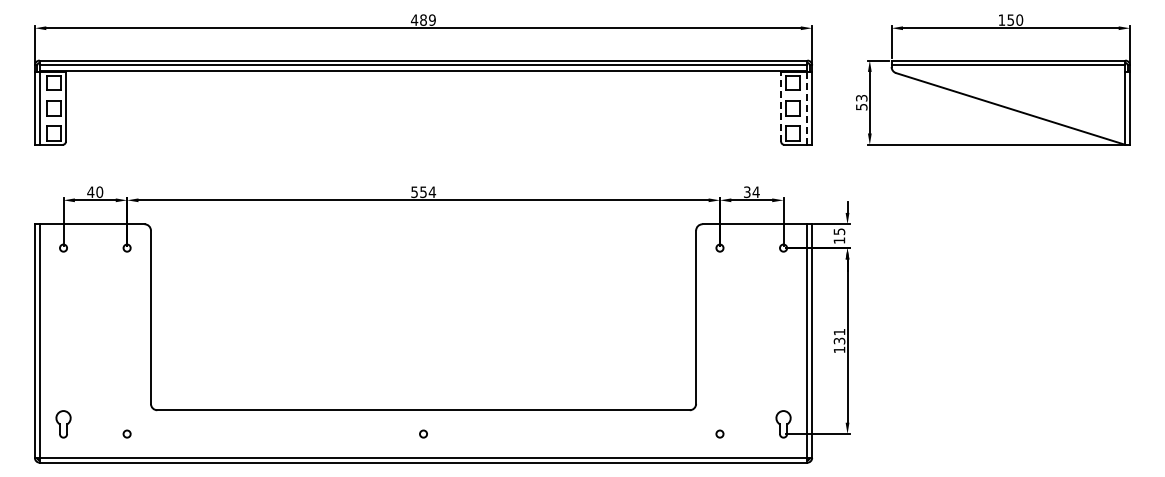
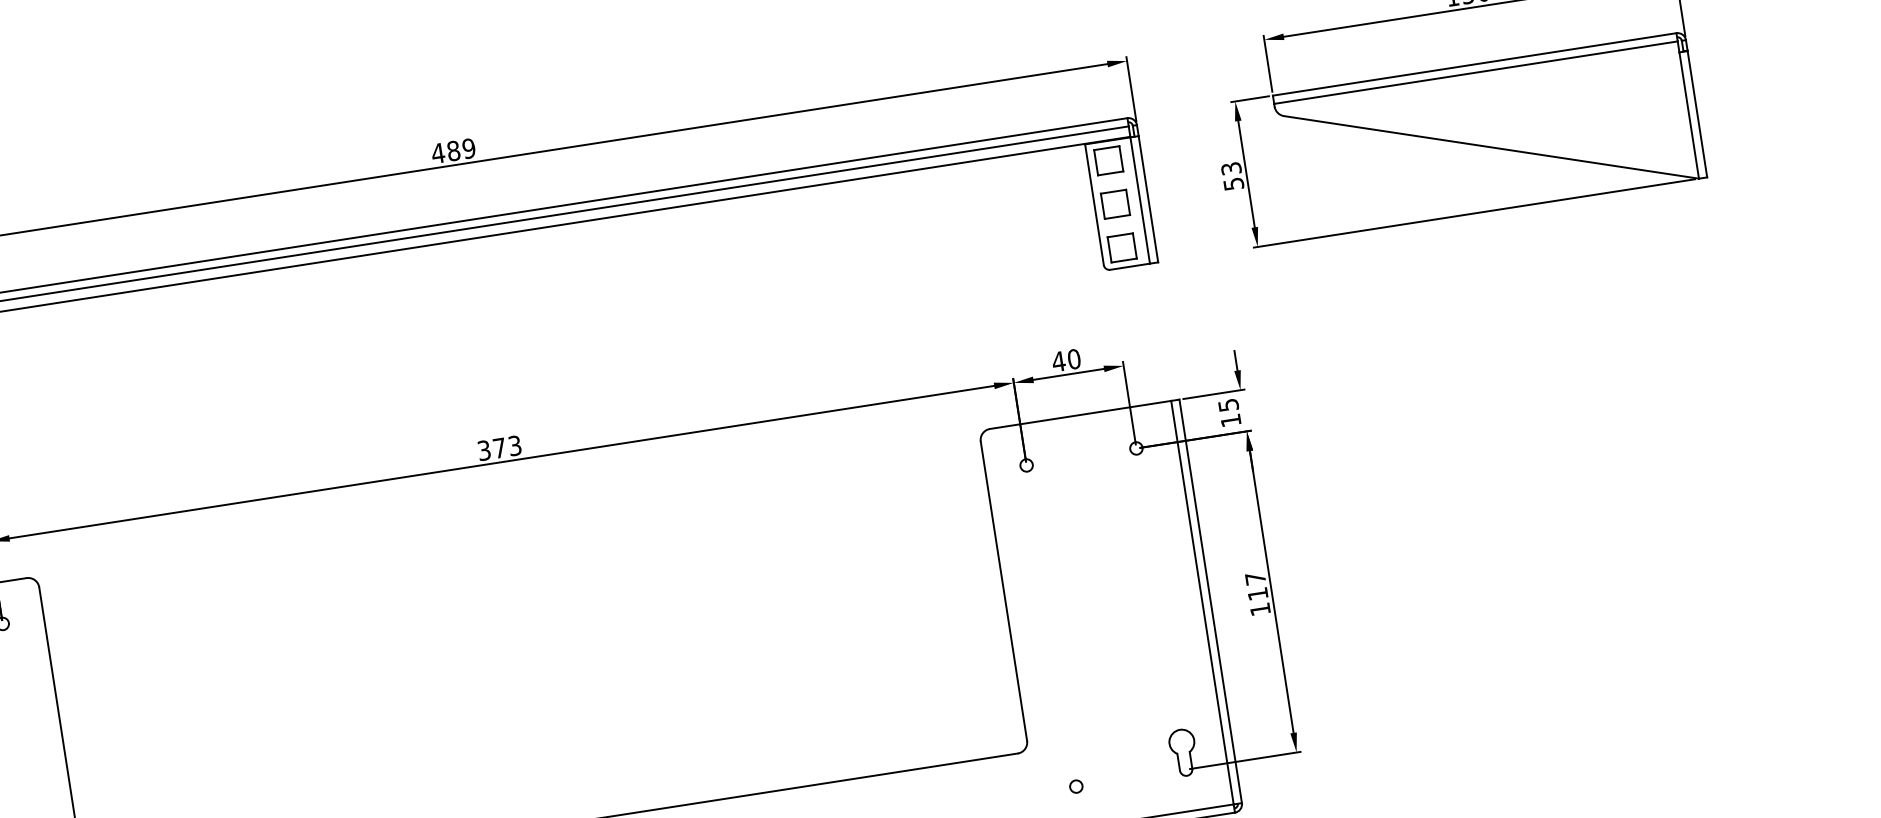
line: (781, 106) -> (1095, 204), dashed -> solid
line: (807, 108) -> (1140, 200), dashed -> solid
text: (423, 192) -> (499, 448), 554 -> 373
text: (751, 192) -> (1066, 360), 34 -> 40
text: (839, 336) -> (1256, 586), 131 -> 117

